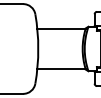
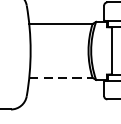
line: (62, 69) -> (62, 77), solid -> dashed

